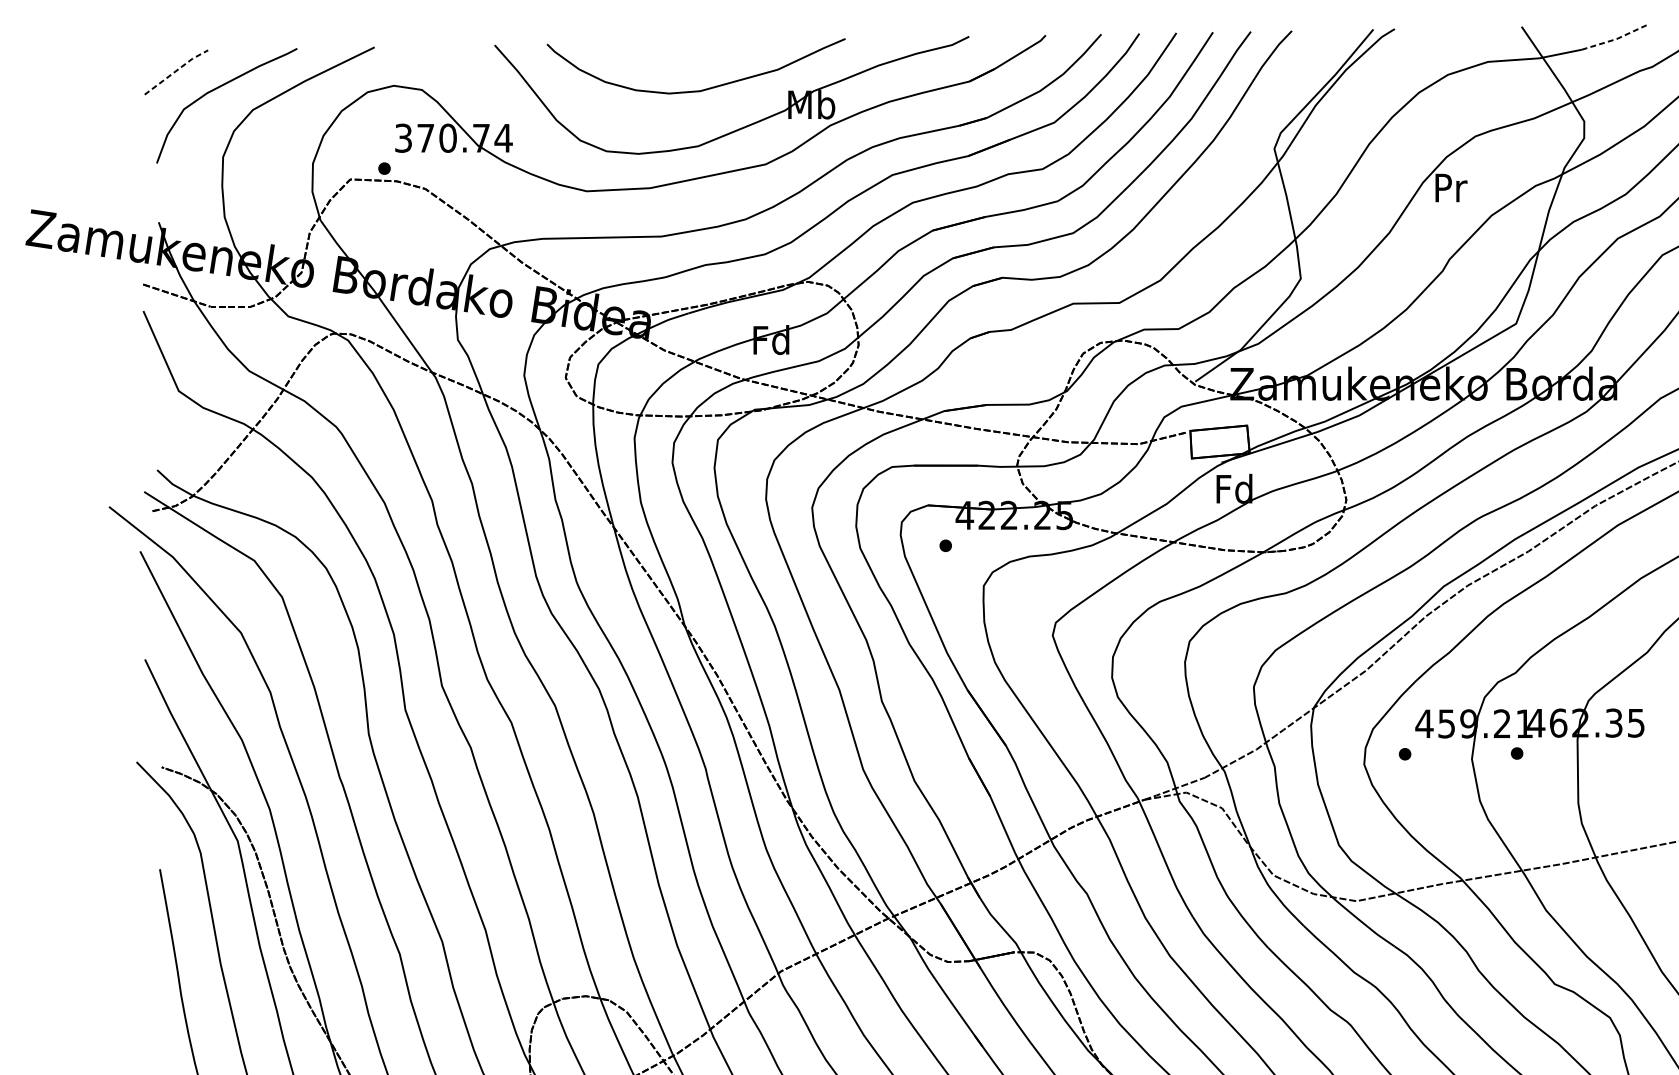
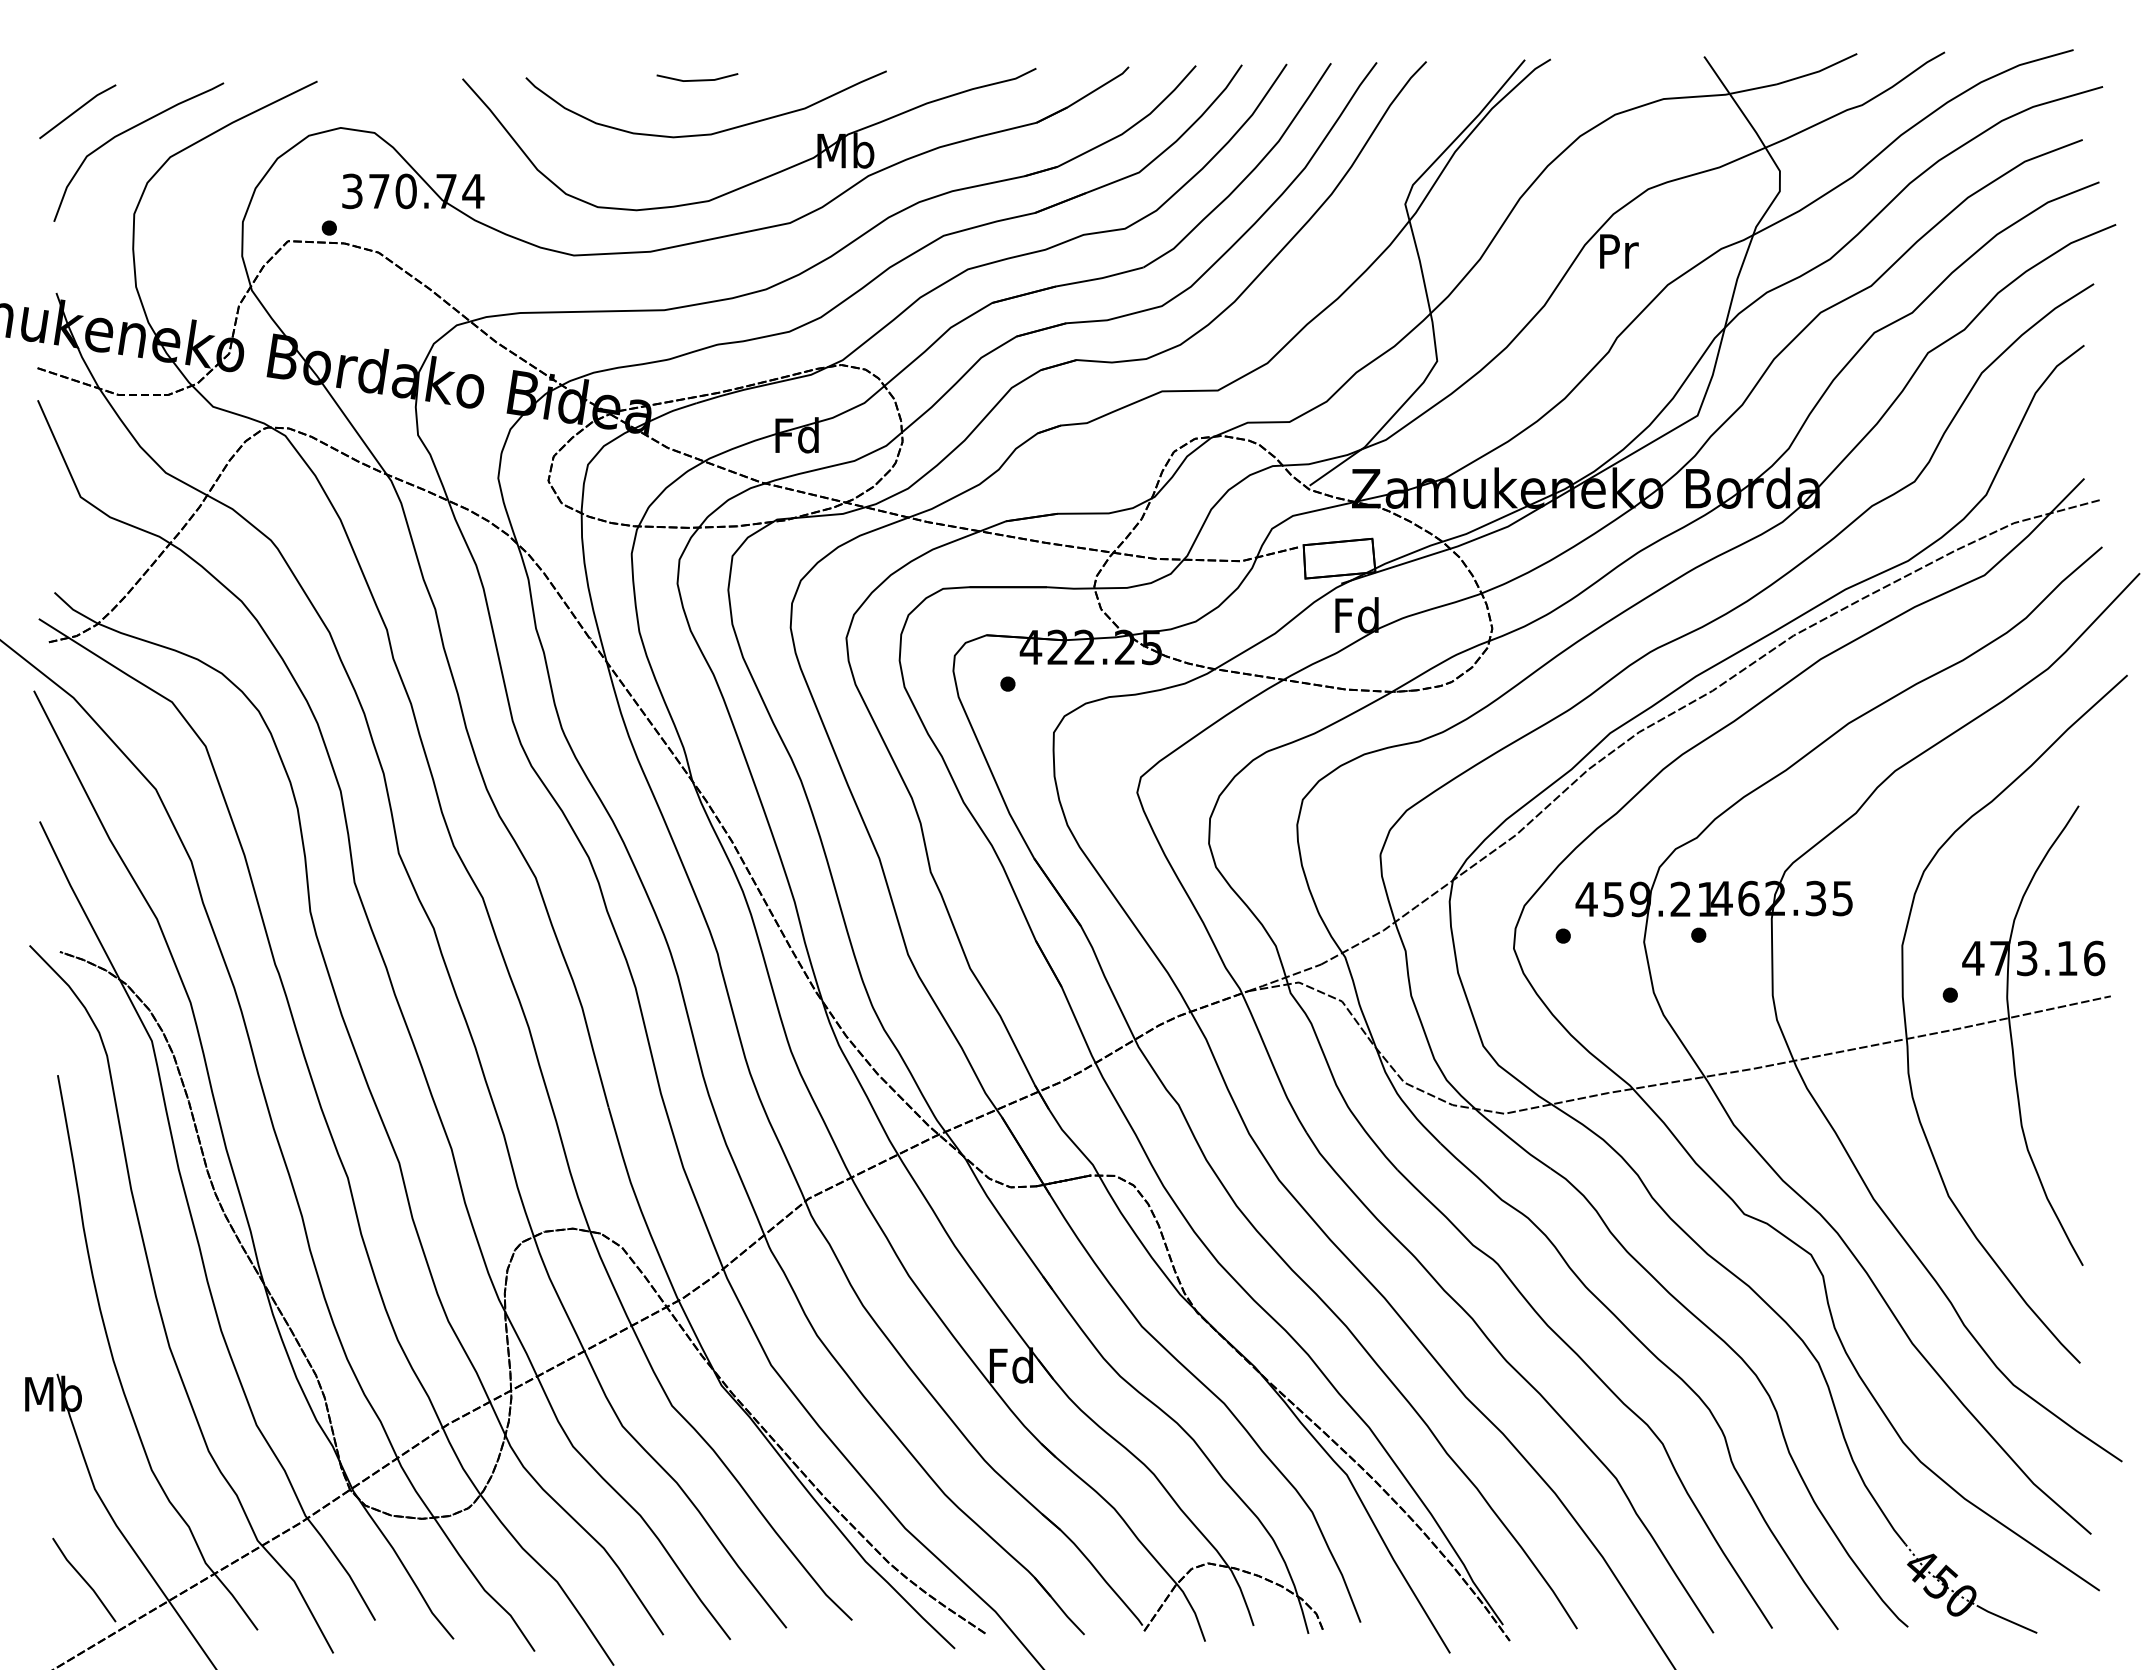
line: (1616, 39) -> (1818, 71), dashed -> solid
line: (689, 45) -> (697, 79), added
line: (176, 71) -> (77, 110), dashed -> solid

